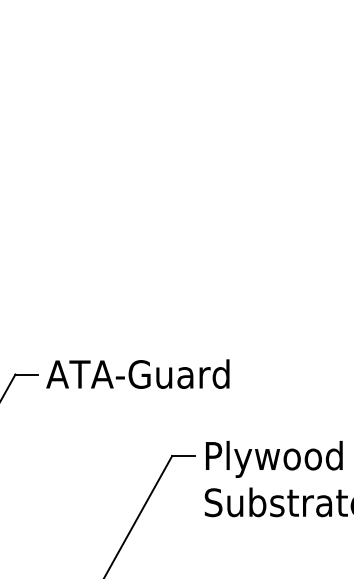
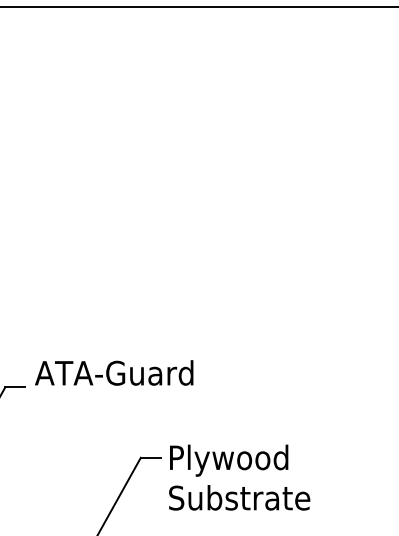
text: (138, 373) -> (114, 372), moved

